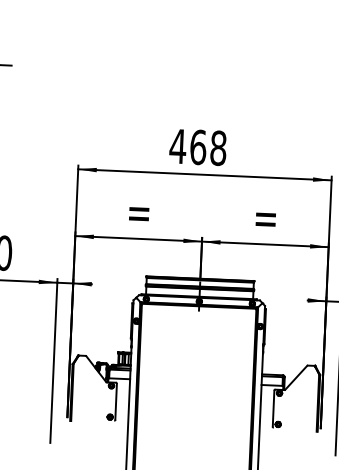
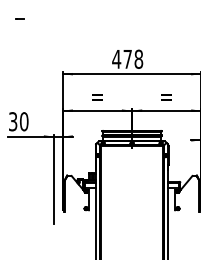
text: (197, 145) -> (127, 58), 468 -> 478

